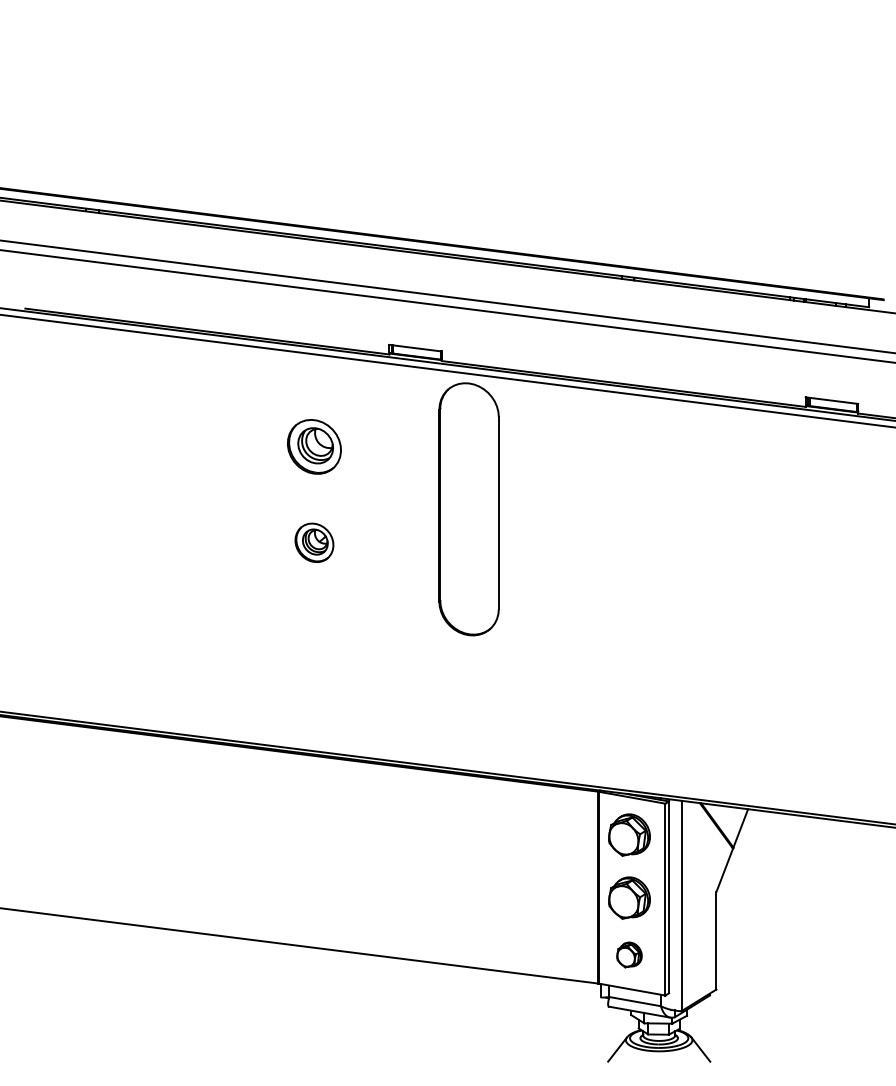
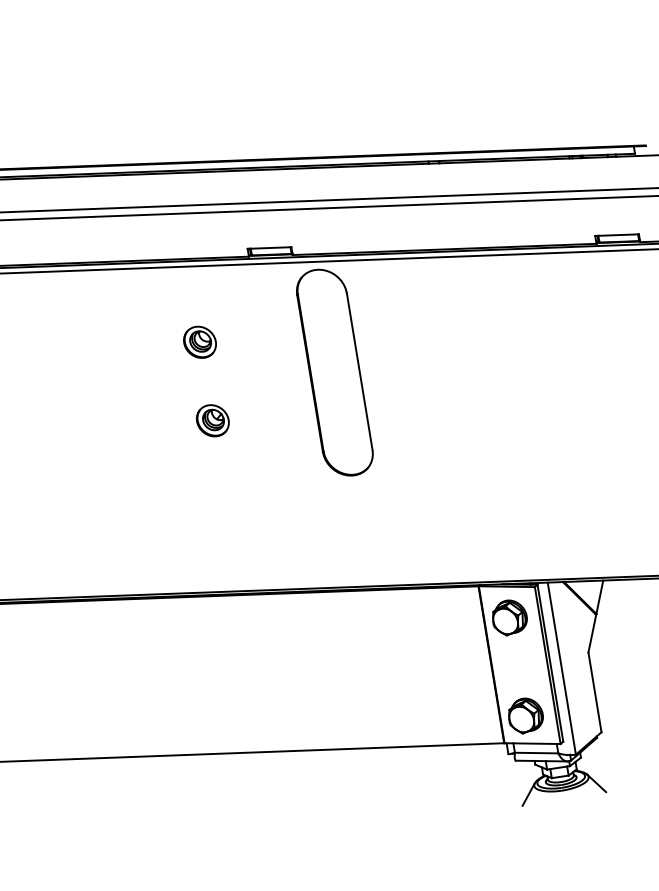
part: (314, 446) -> (200, 341), size x0.71
part: (629, 897) -> (518, 668), removed
part: (629, 954) -> (525, 715), size x1.67

